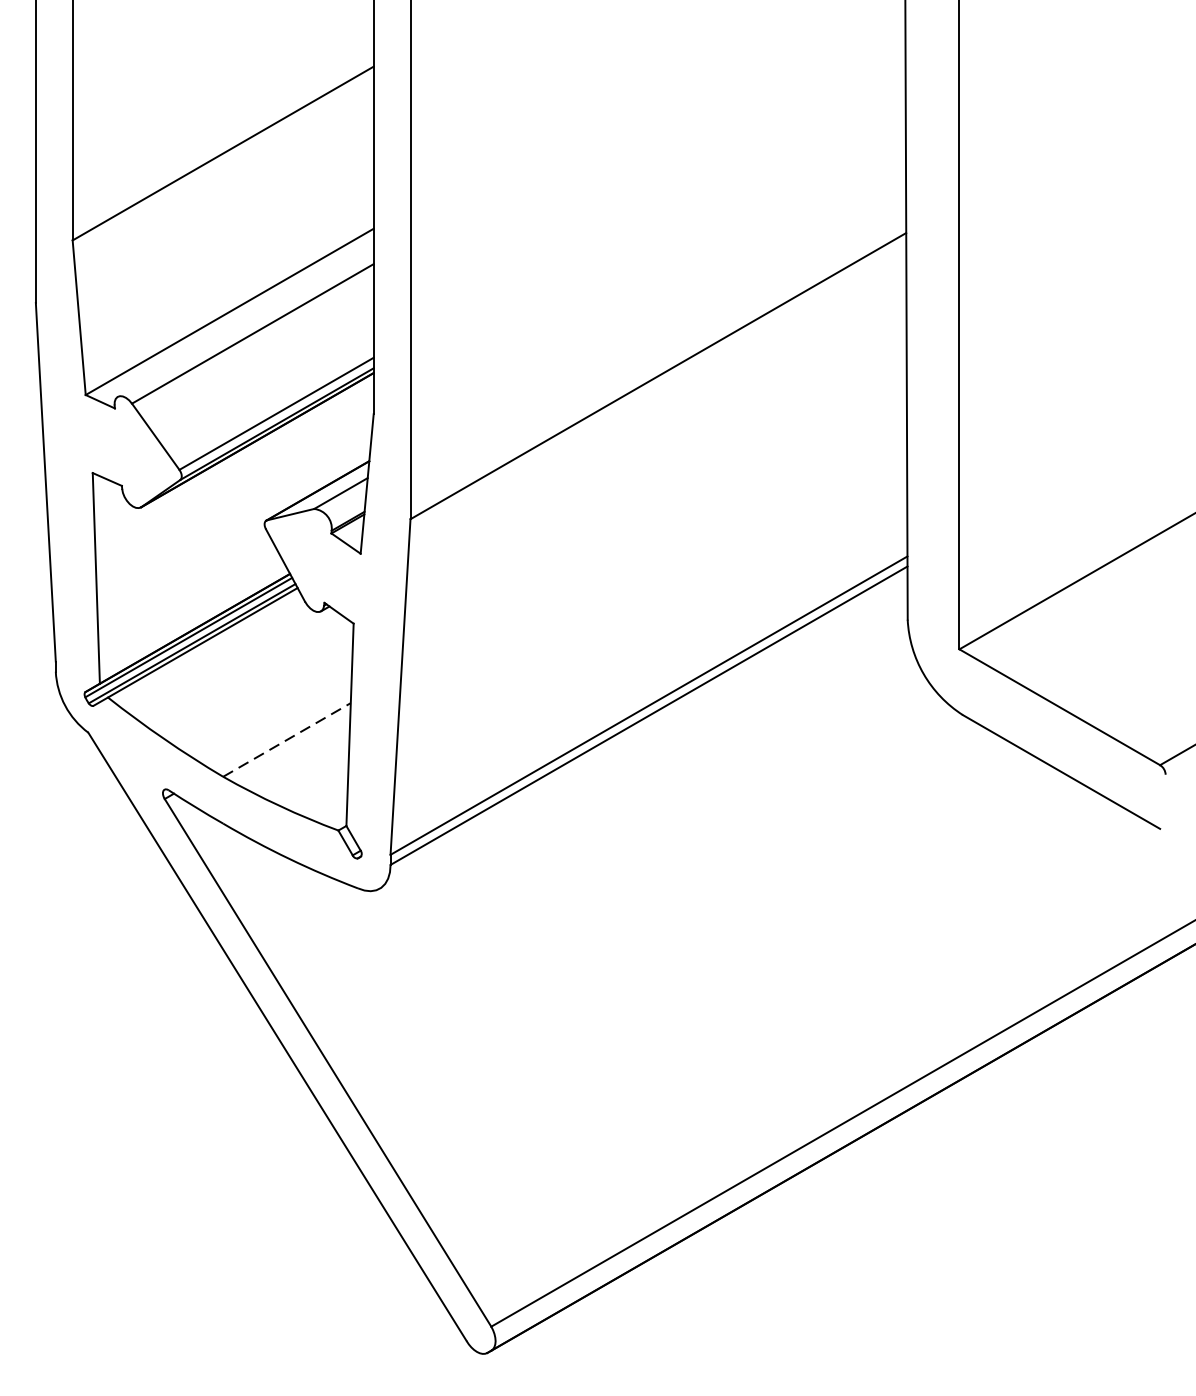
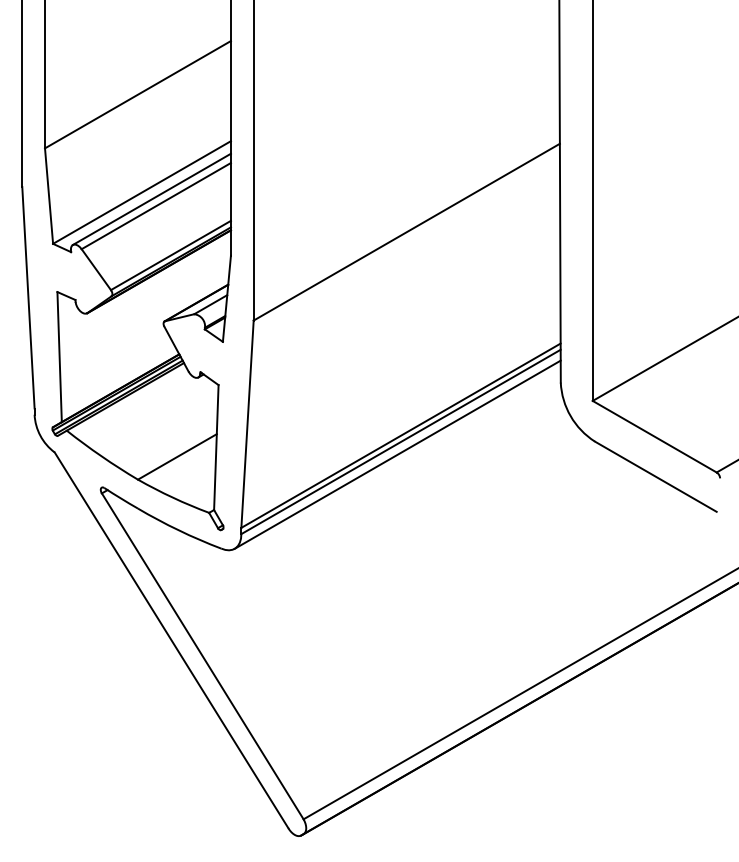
line: (245, 321) -> (151, 198), added
line: (643, 736) -> (397, 454), added
line: (287, 739) -> (177, 456), dashed -> solid

